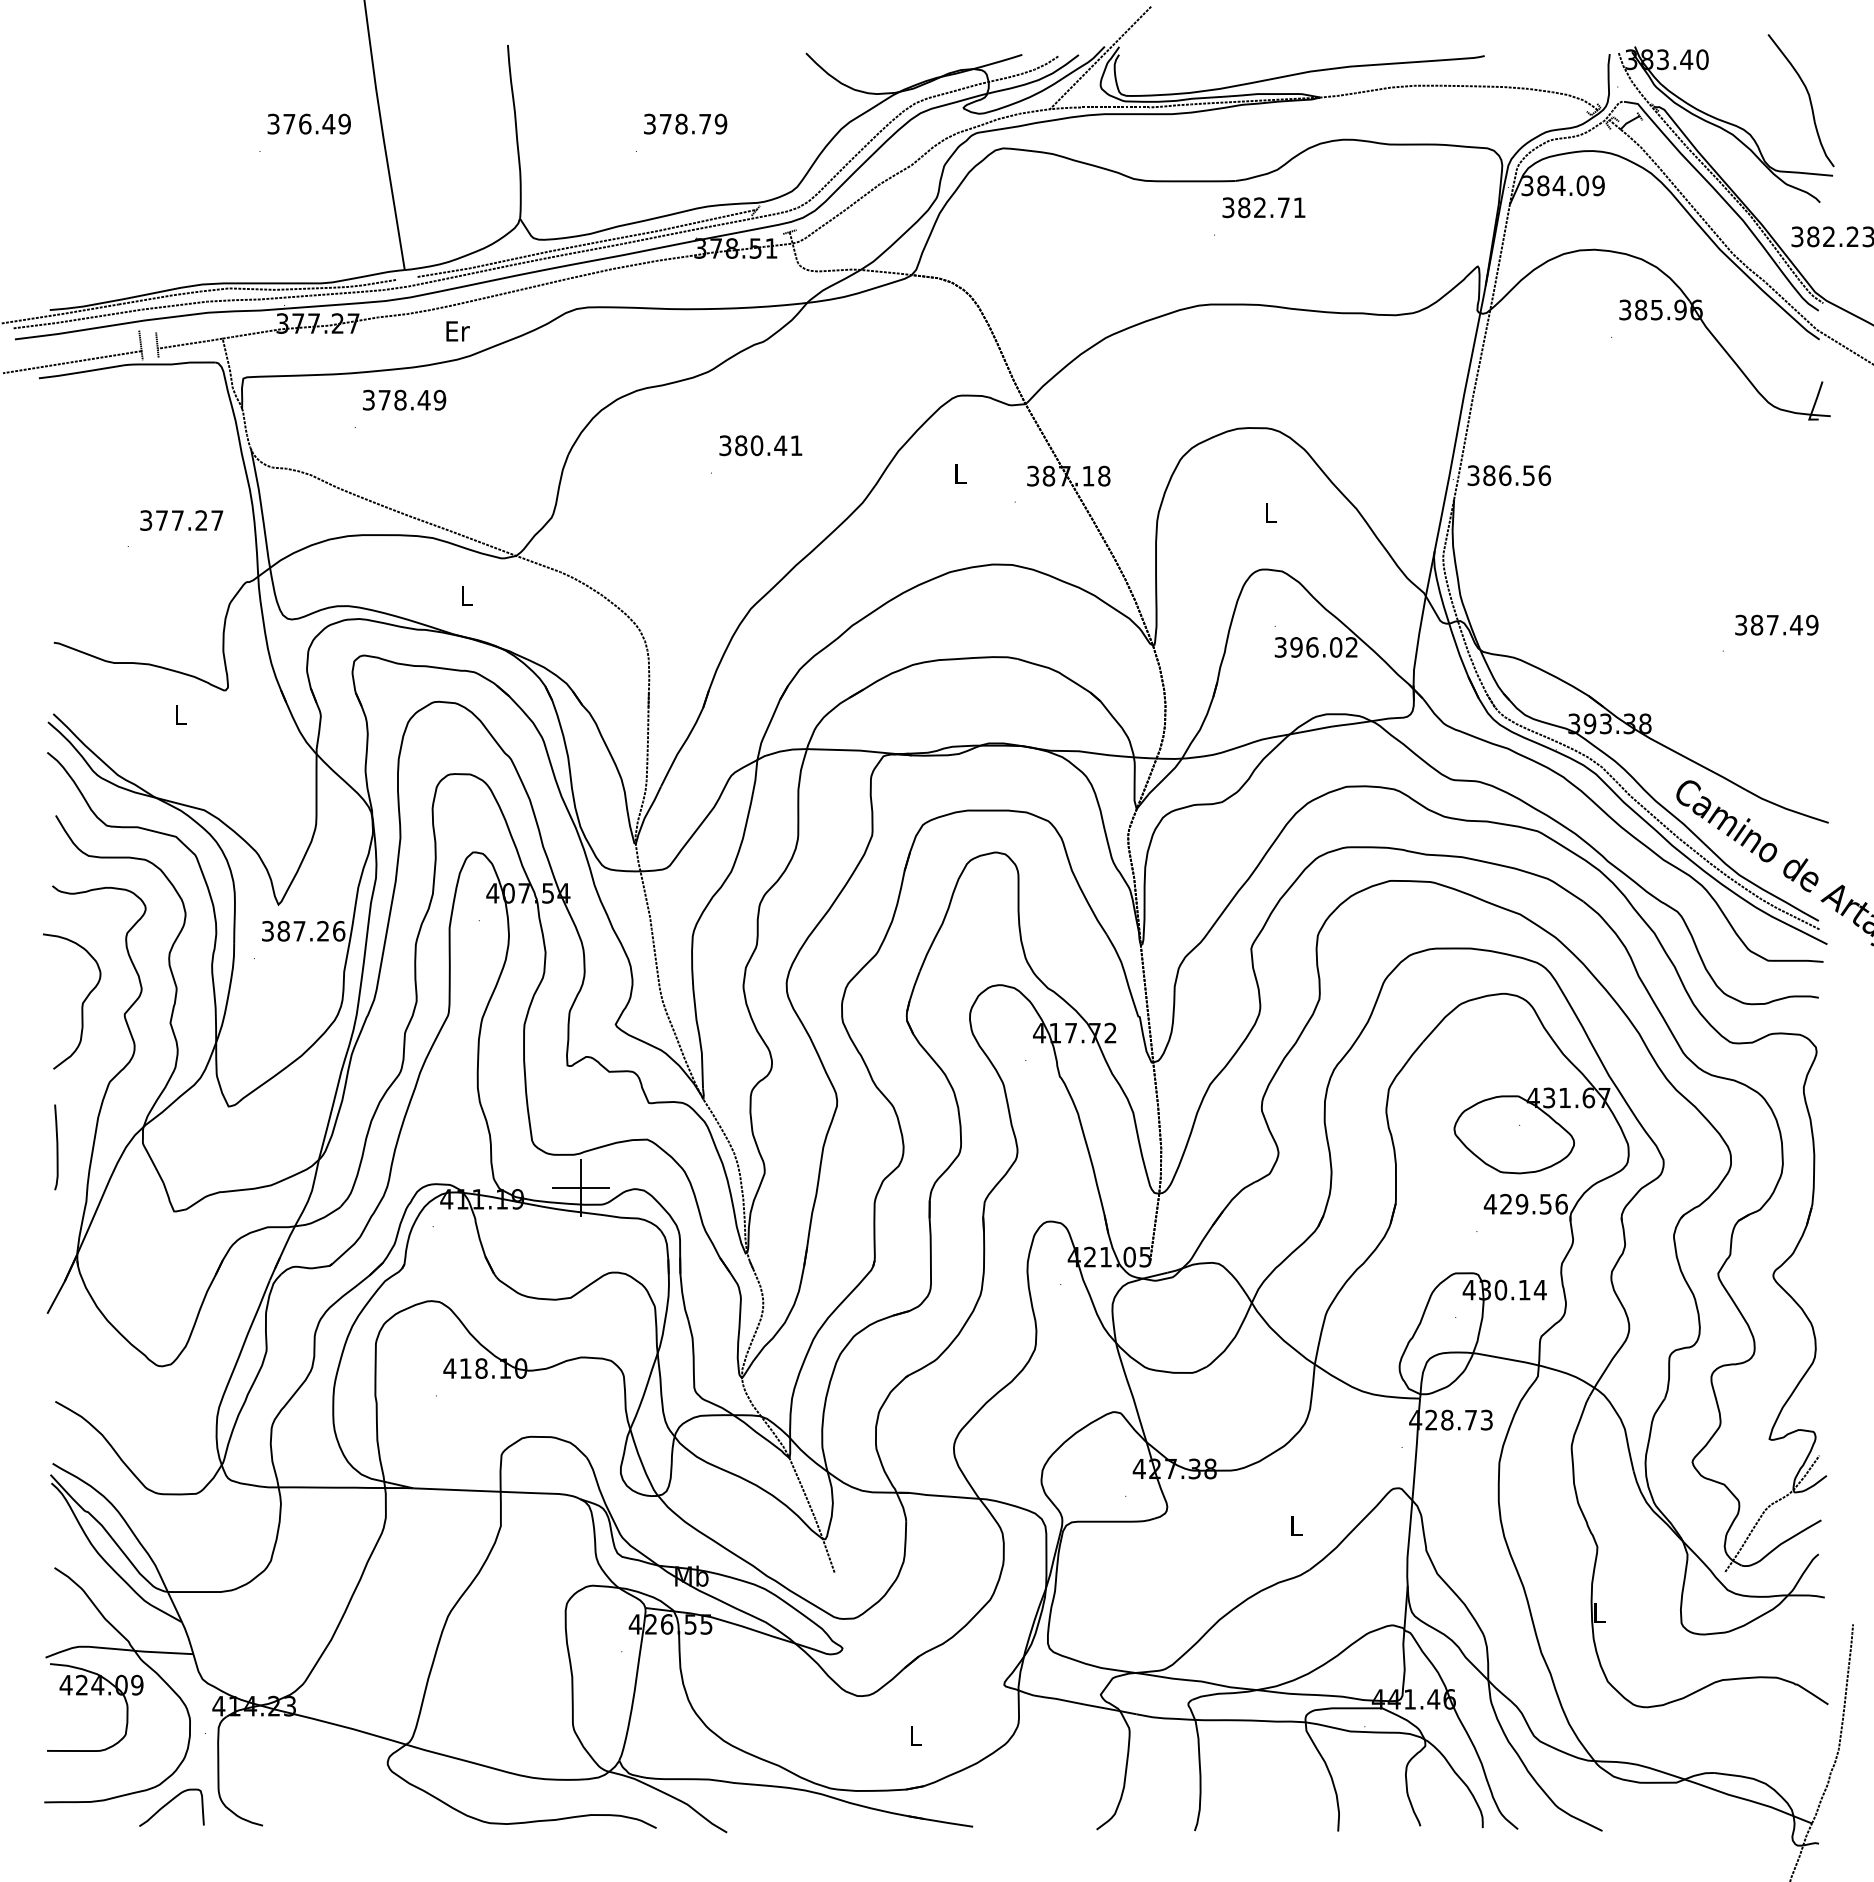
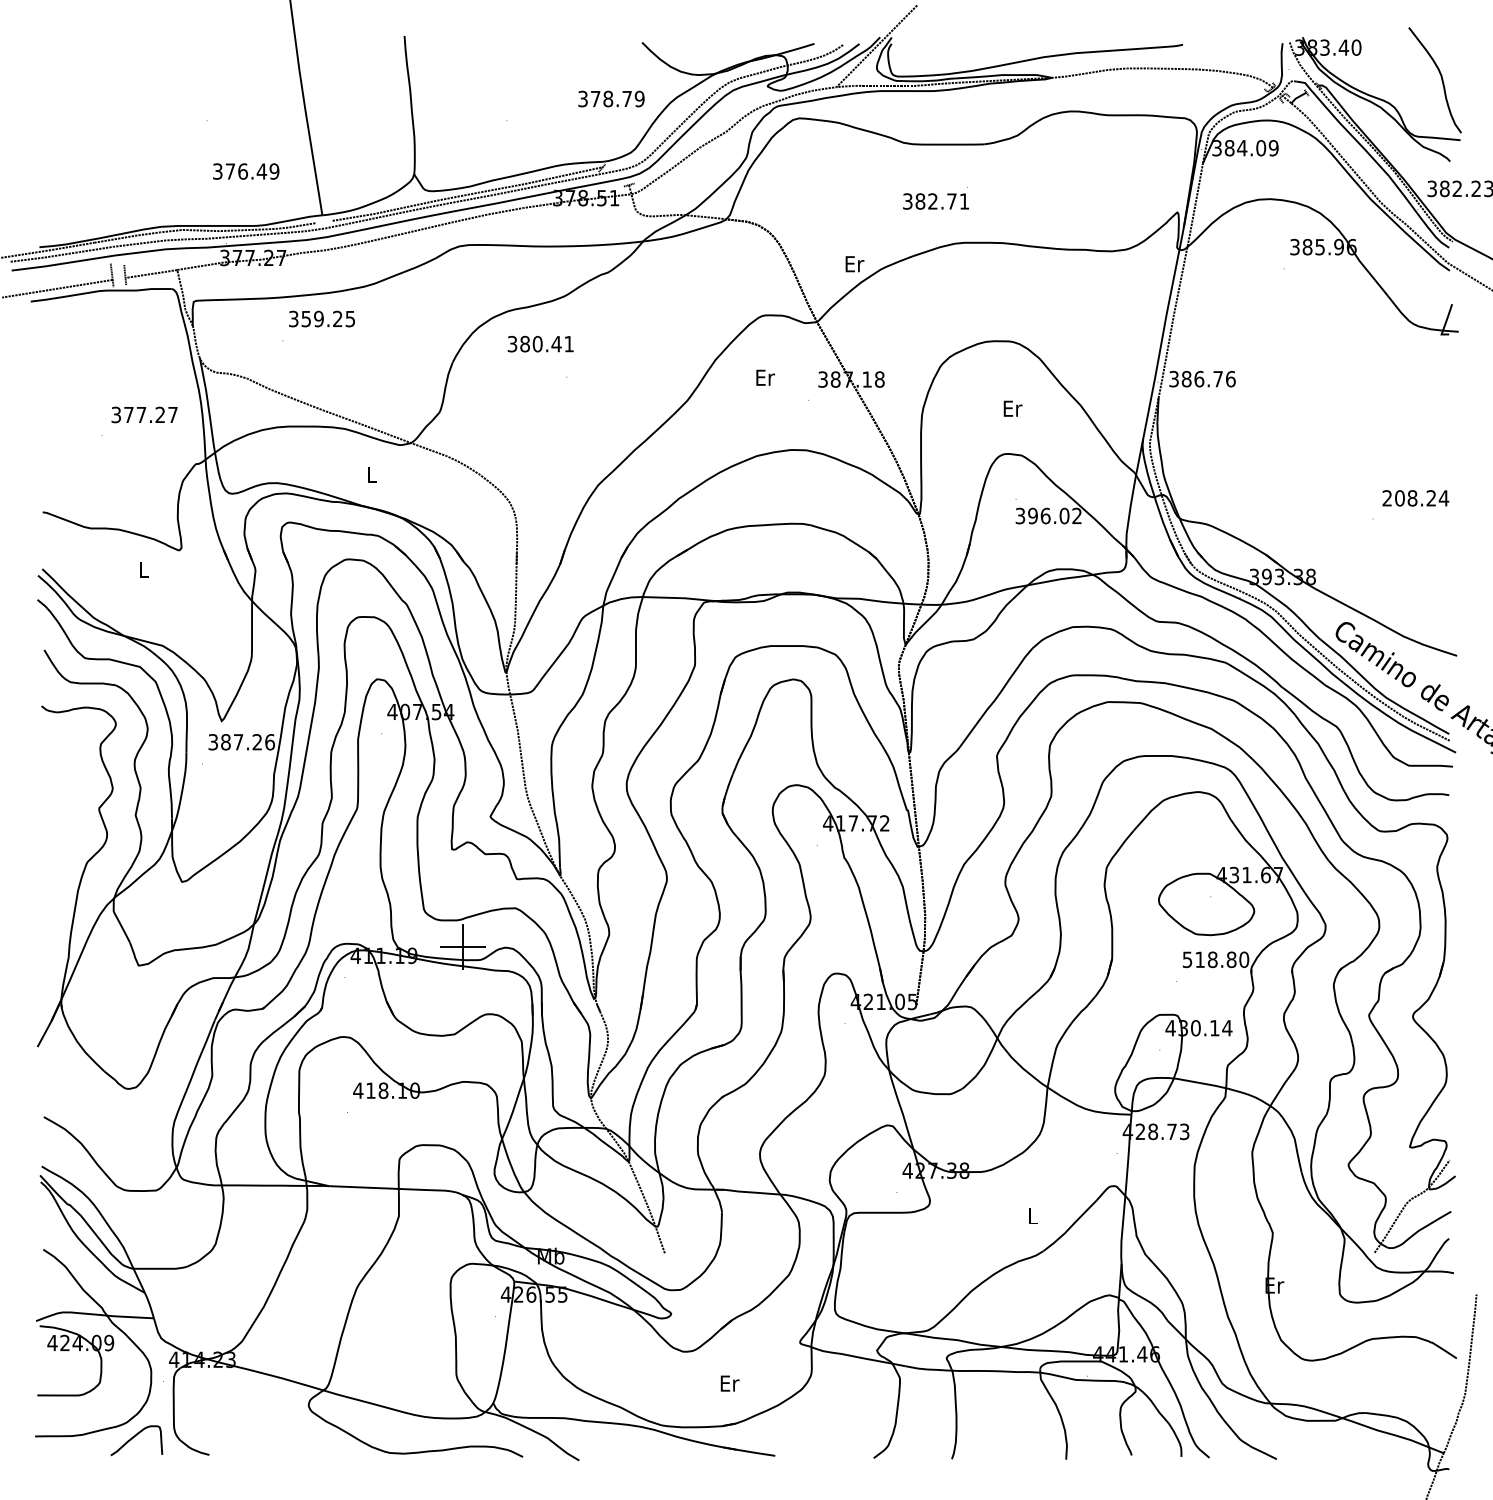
text: (308, 123) -> (245, 171), moved
text: (685, 123) -> (611, 98), moved
text: (1263, 207) -> (935, 201), moved
text: (457, 331) -> (854, 264), moved
text: (412, 399) -> (328, 318), 378.49 -> 359.25
text: (760, 445) -> (540, 343), moved
text: (960, 473) -> (765, 377), L -> Er
text: (1528, 475) -> (1217, 379), 386.56 -> 386.76
text: (1271, 512) -> (1013, 408), L -> Er
text: (1776, 624) -> (1415, 497), 387.49 -> 208.24
curve: (81, 1004) -> (64, 800), removed
curve: (56, 1147) -> (44, 914), removed
text: (1525, 1203) -> (1215, 959), 429.56 -> 518.80
text: (1599, 1613) -> (1274, 1285), L -> Er
text: (916, 1736) -> (730, 1383), L -> Er

